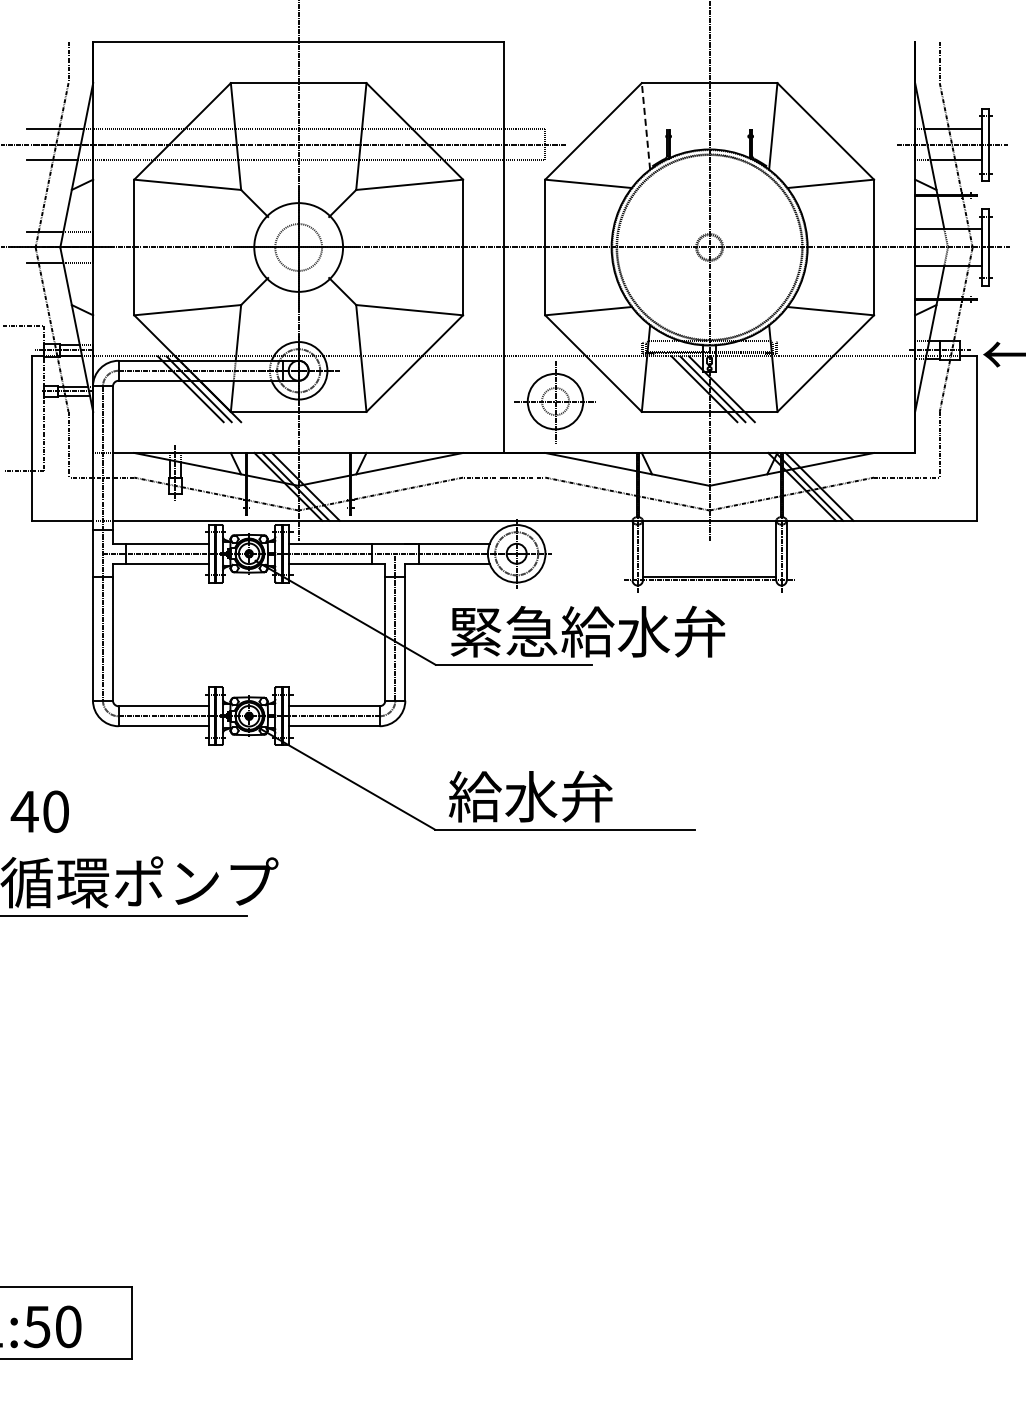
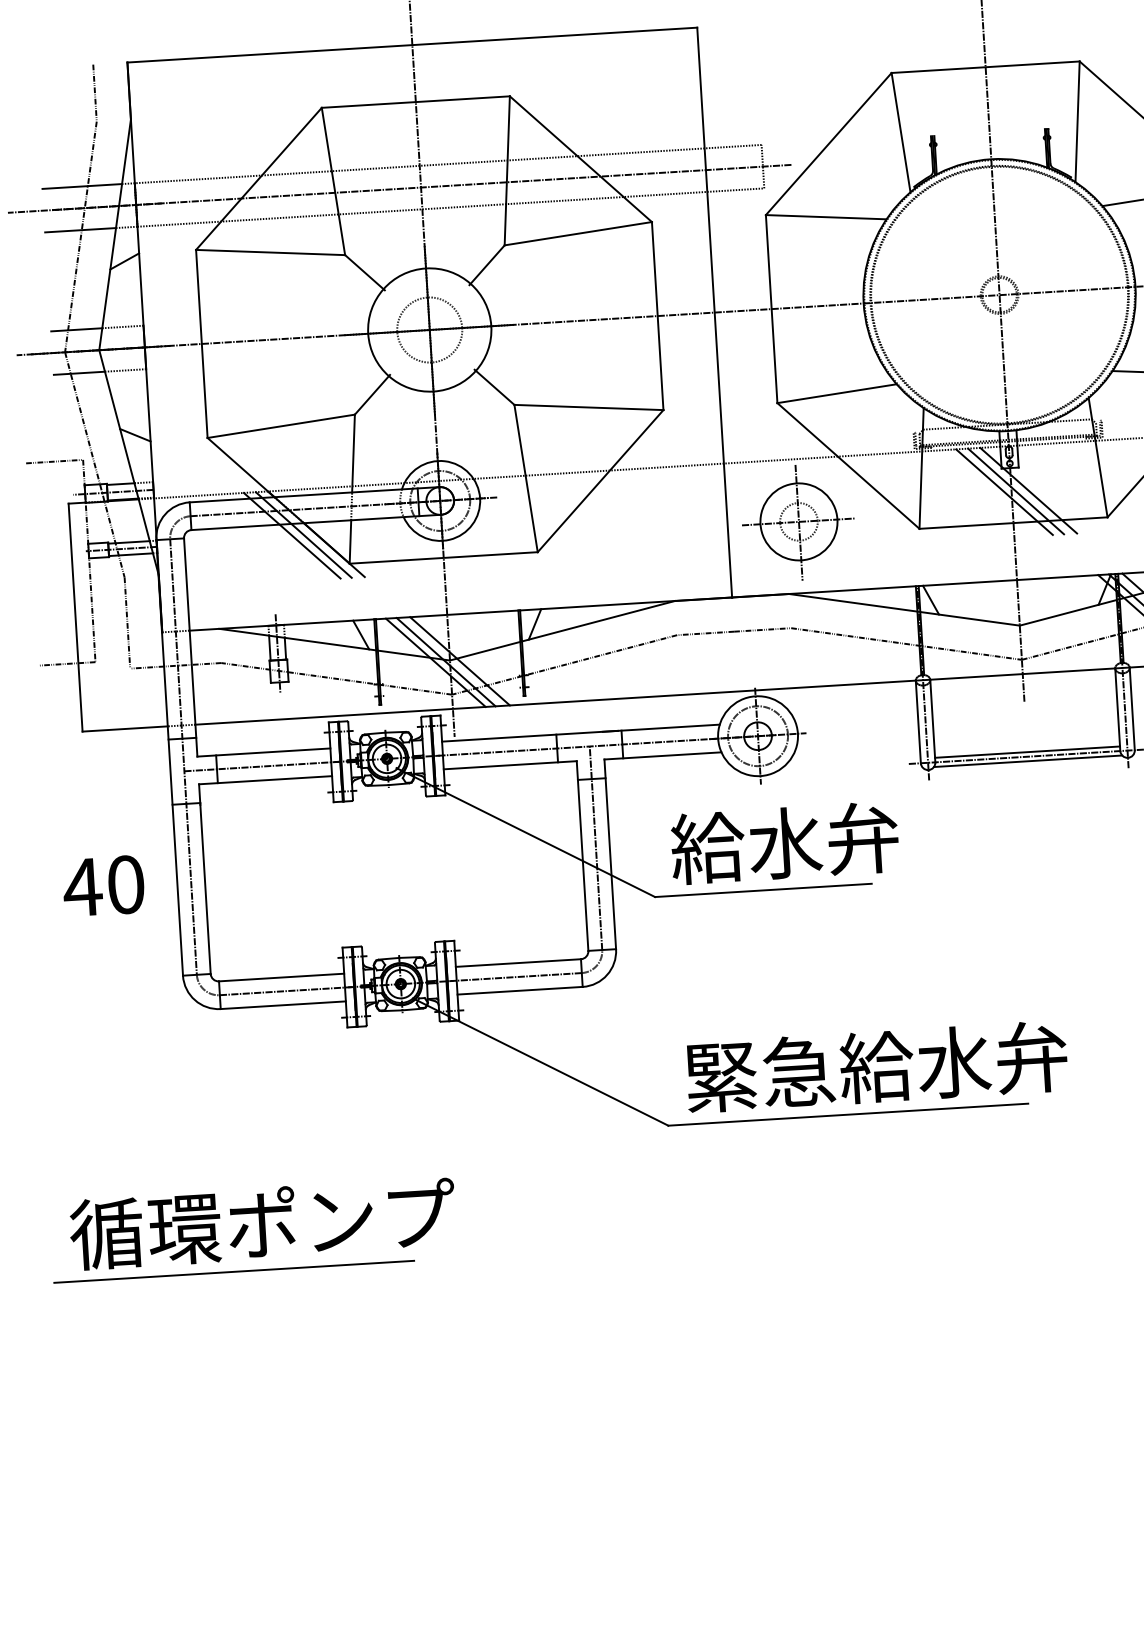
line: (645, 125) -> (900, 131), dashed -> solid
line: (709, 583) -> (1027, 761), added
text: (587, 631) -> (862, 837), 緊急給水弁 -> 給水弁
text: (586, 796) -> (875, 1066), 給水弁 -> 緊急給水弁
text: (39, 811) -> (103, 885), moved

